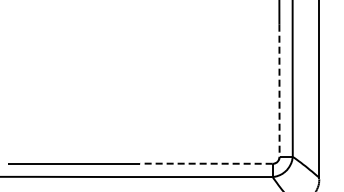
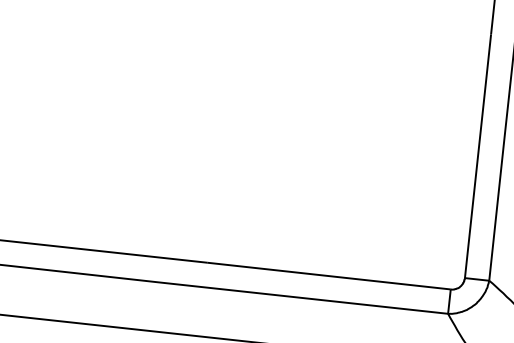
line: (279, 91) -> (477, 157), dashed -> solid
line: (206, 163) -> (328, 275), dashed -> solid

